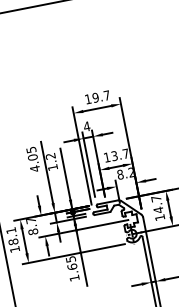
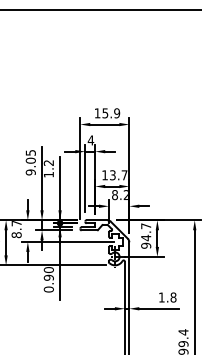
text: (101, 96) -> (111, 113), 19.7 -> 15.9
text: (34, 168) -> (30, 172), 4.05 -> 9.05
text: (160, 217) -> (146, 245), 14.7 -> 94.7
text: (72, 268) -> (48, 279), 1.65 -> 0.90

